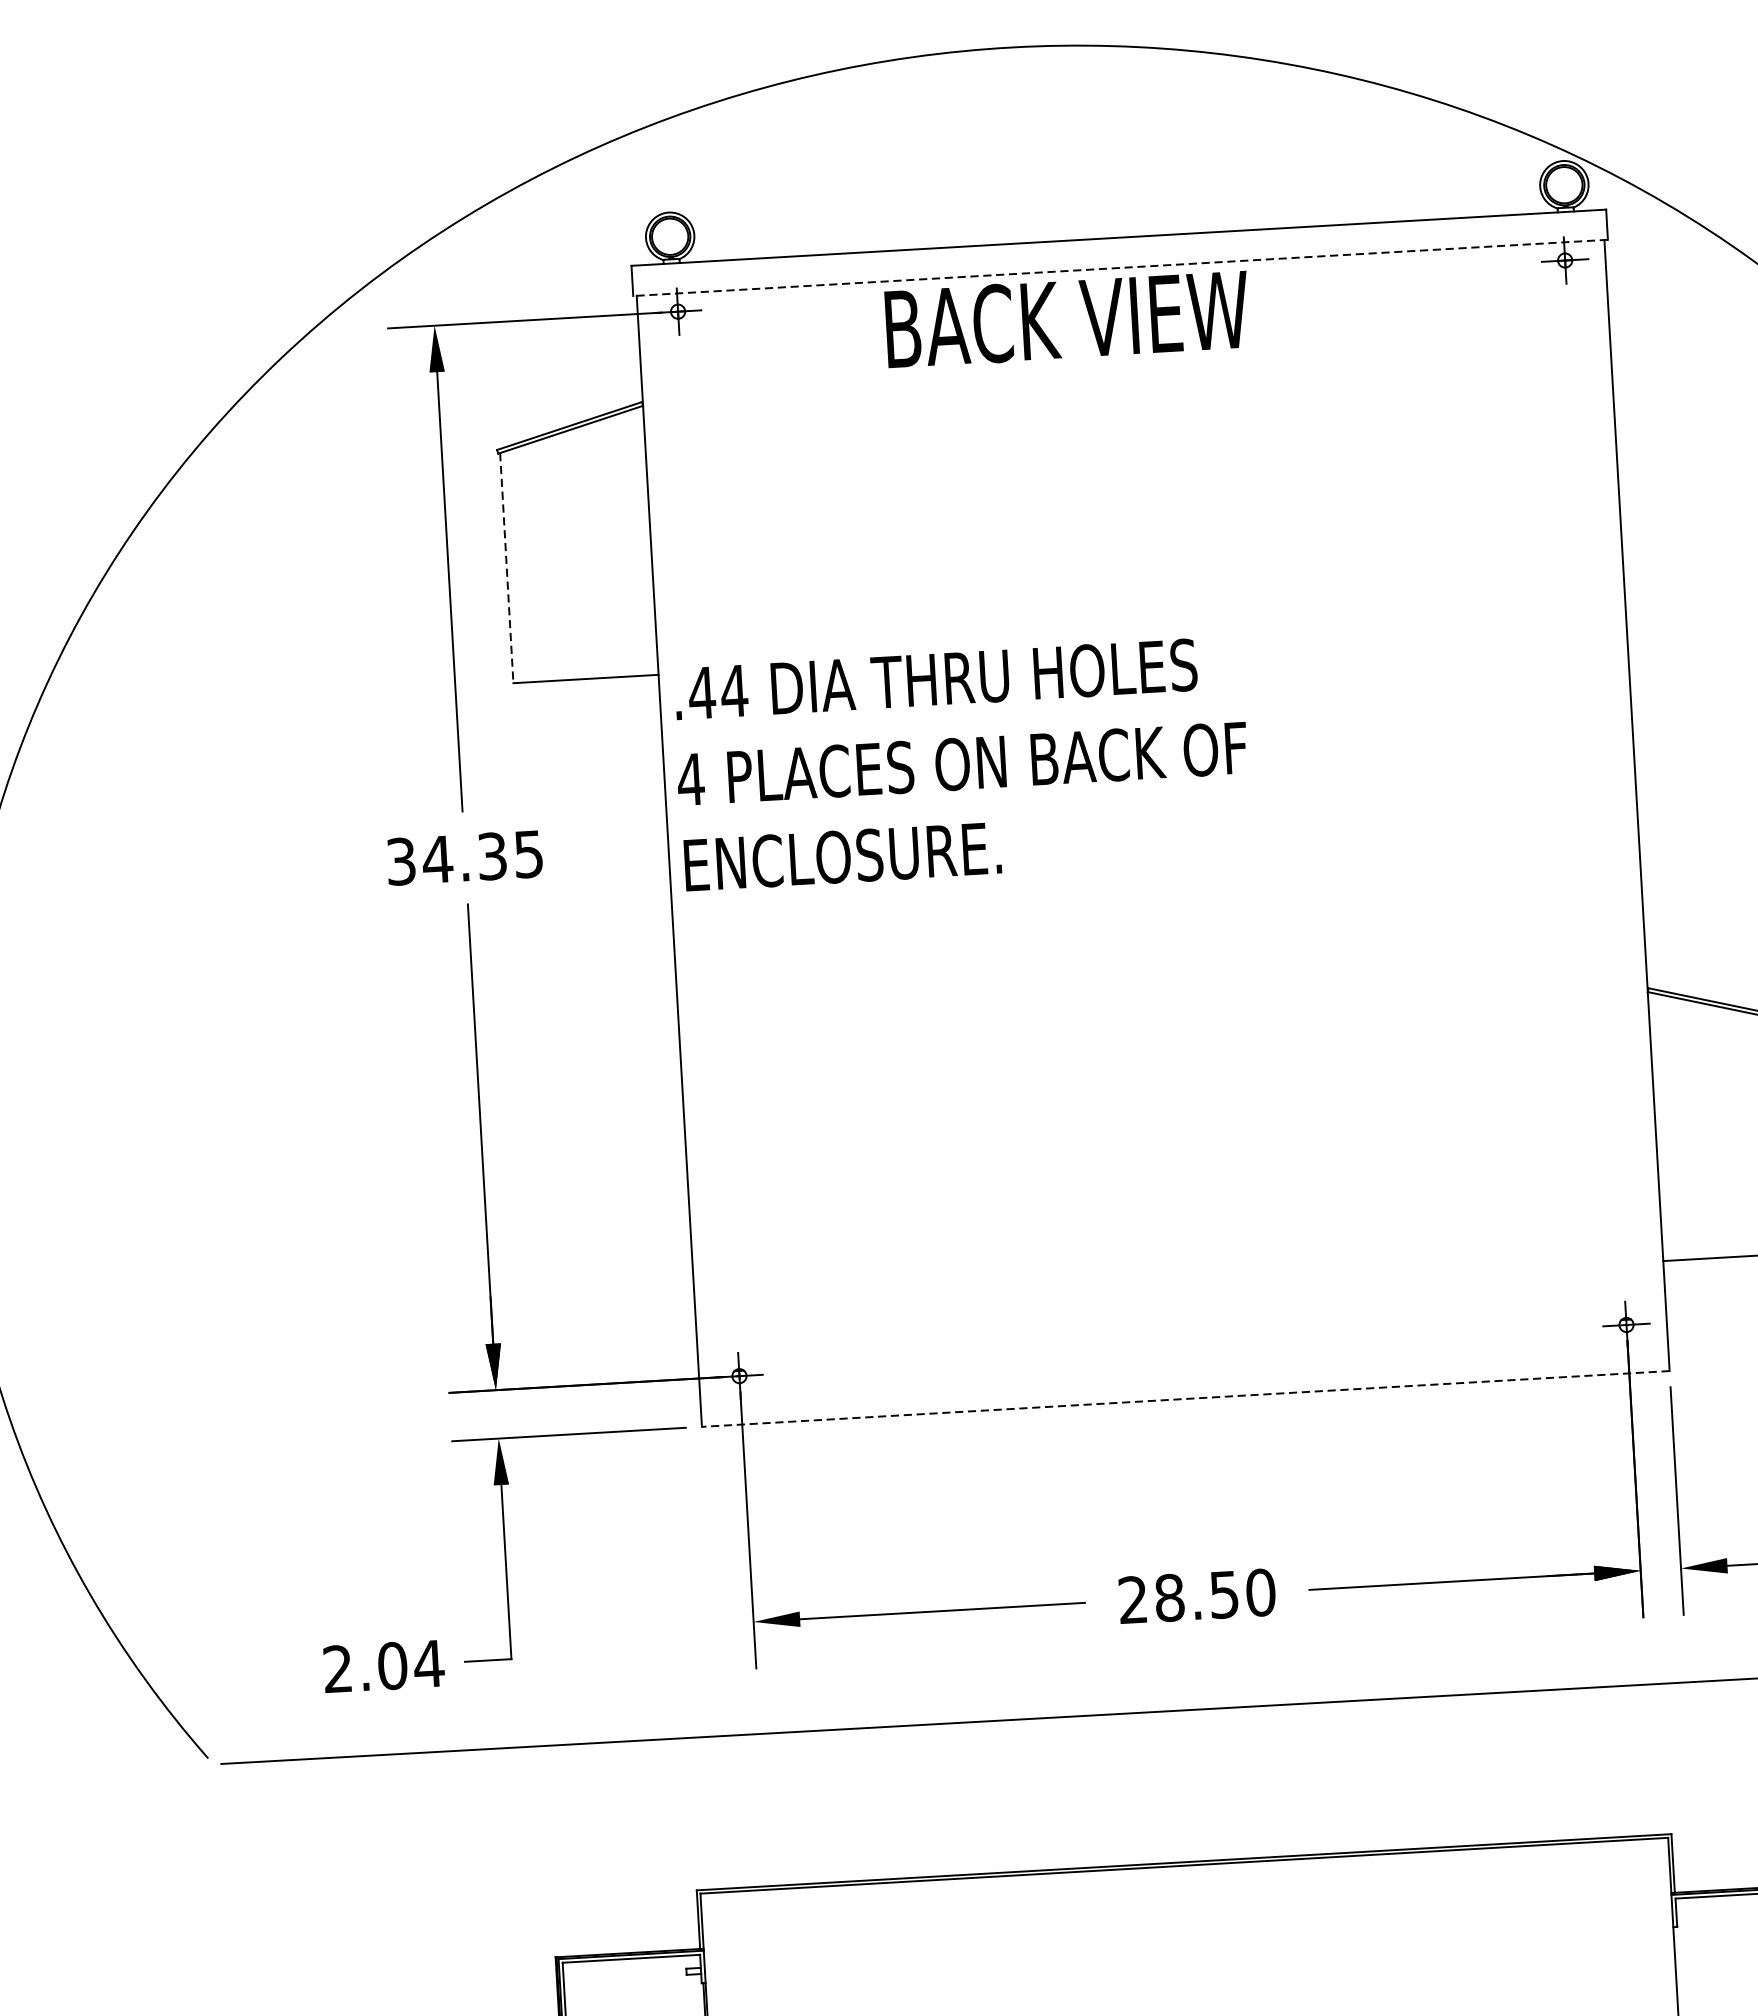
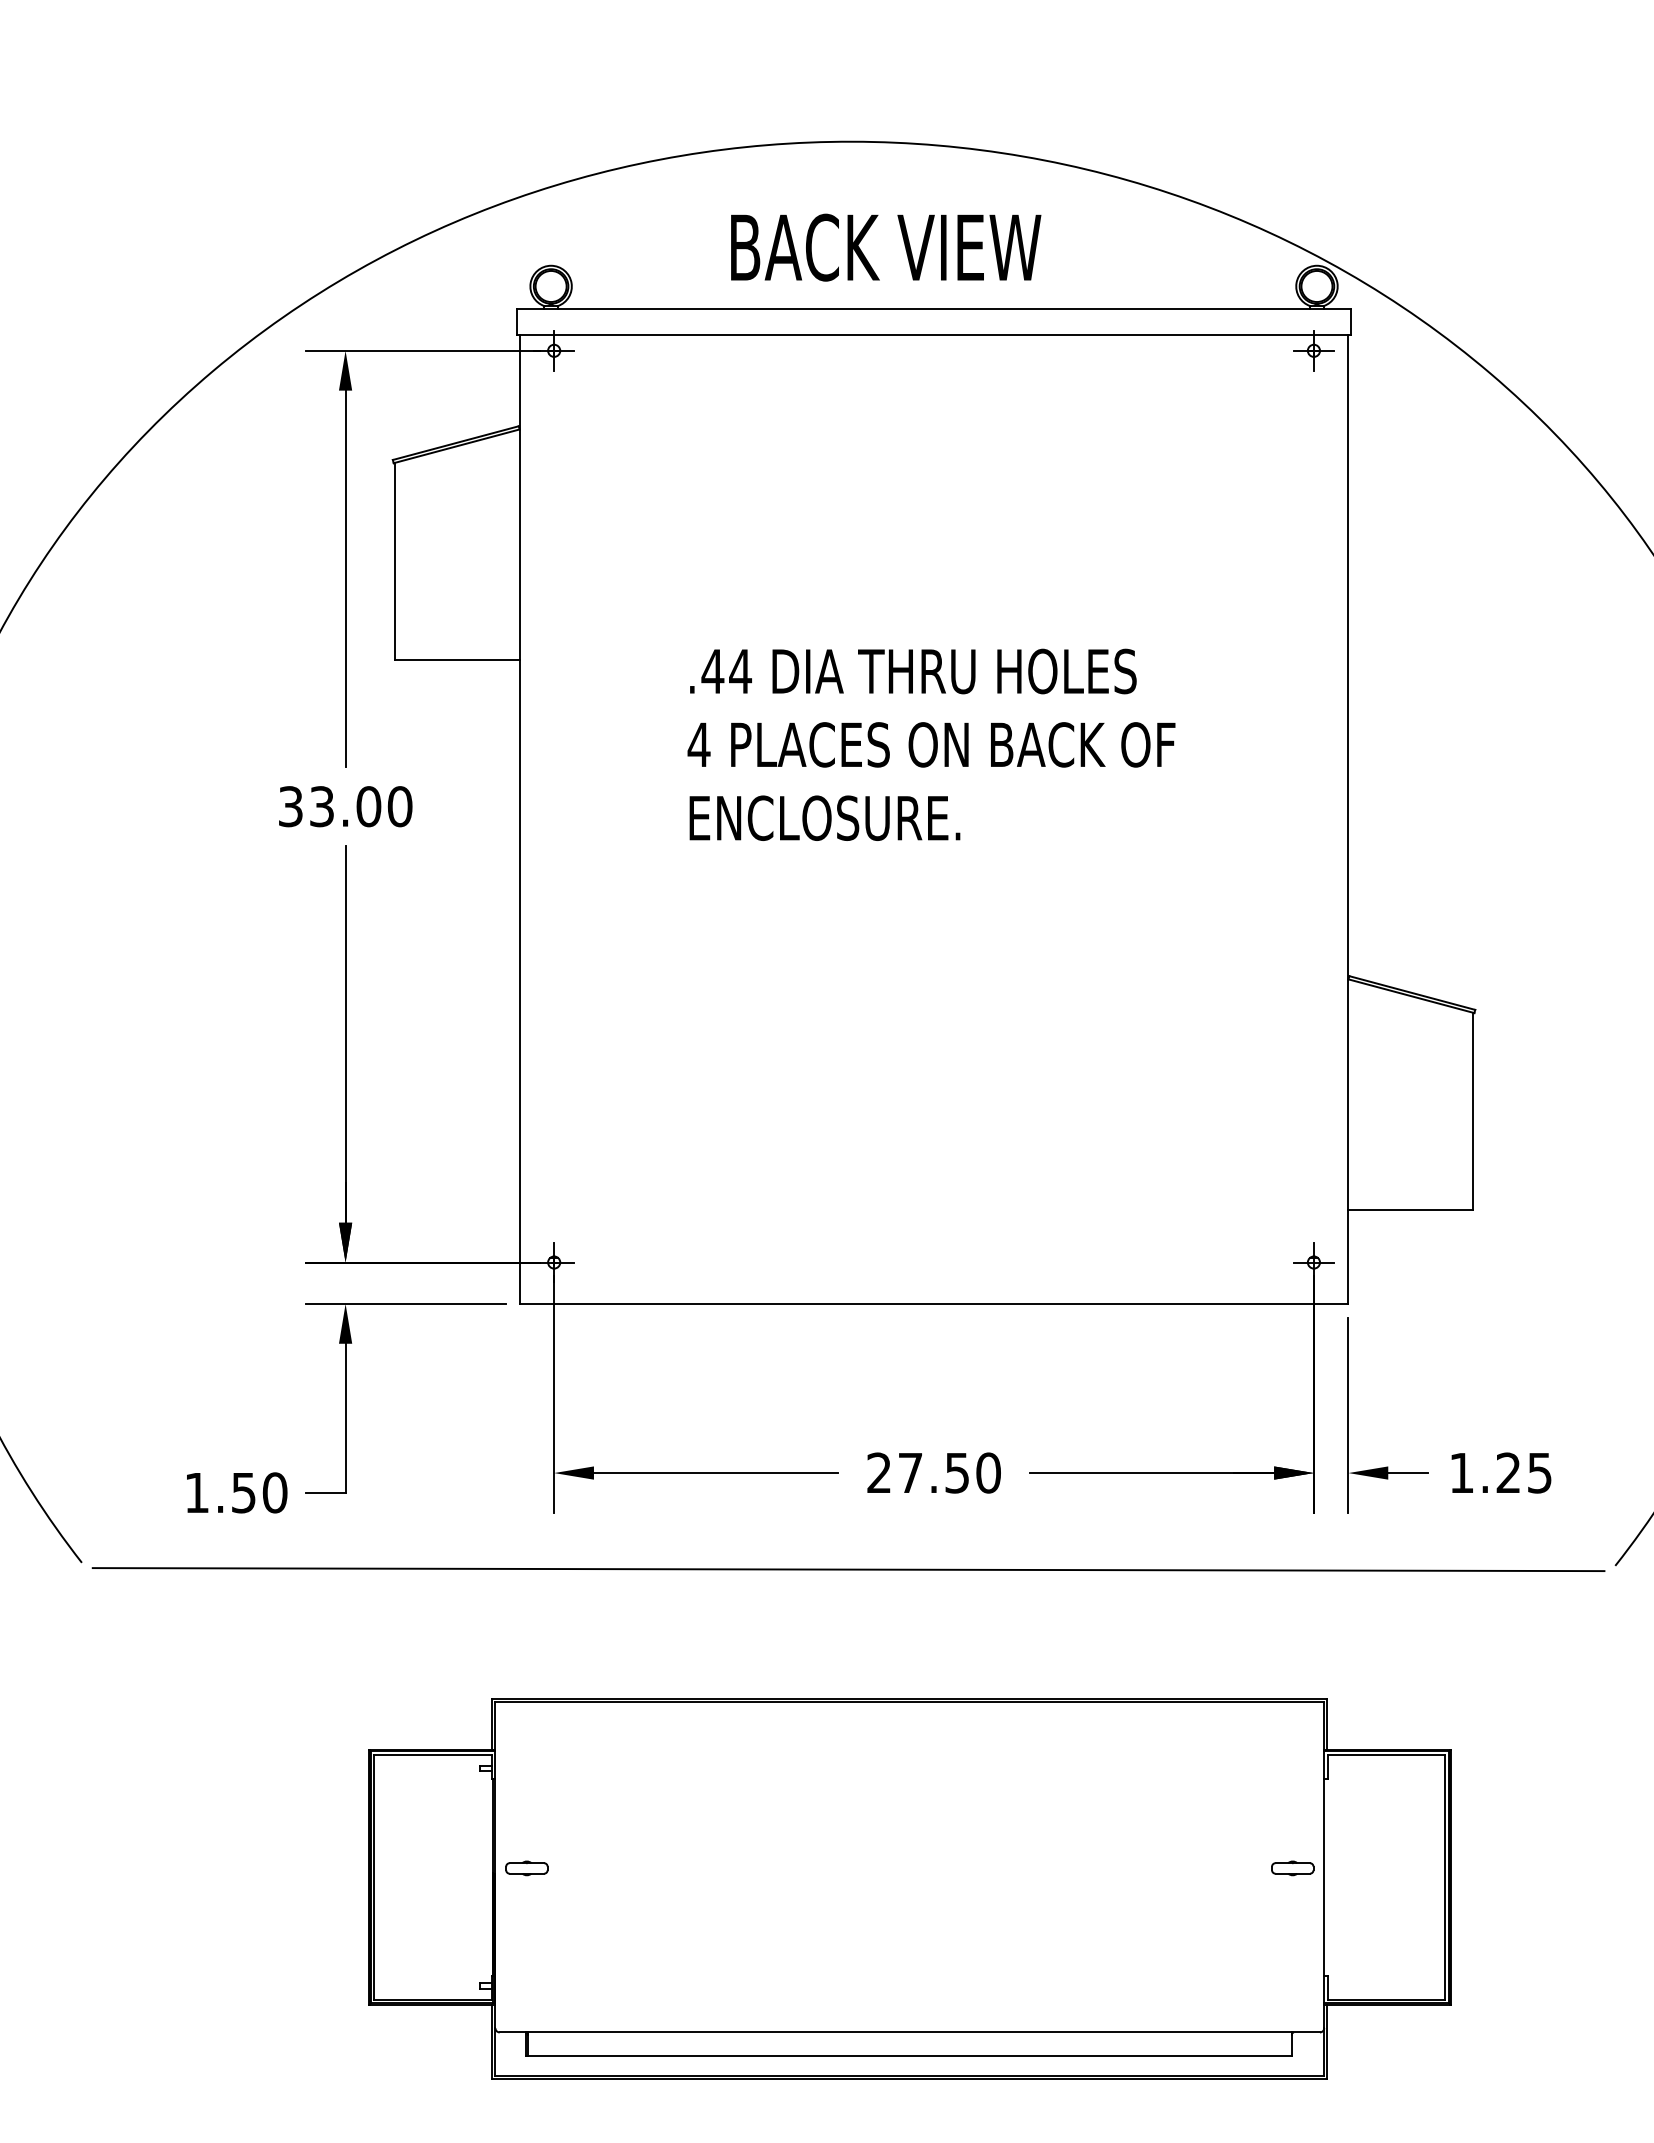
line: (1119, 268) -> (933, 335), dashed -> solid
text: (1067, 319) -> (886, 247), moved
line: (507, 568) -> (395, 561), dashed -> solid
text: (962, 763) -> (931, 744), moved
text: (482, 856) -> (360, 806), 34.35 -> 33.00
line: (1185, 1398) -> (933, 1303), dashed -> solid
text: (1169, 1597) -> (910, 1472), 28.50 -> 27.50
text: (384, 1666) -> (236, 1492), 2.04 -> 1.50

